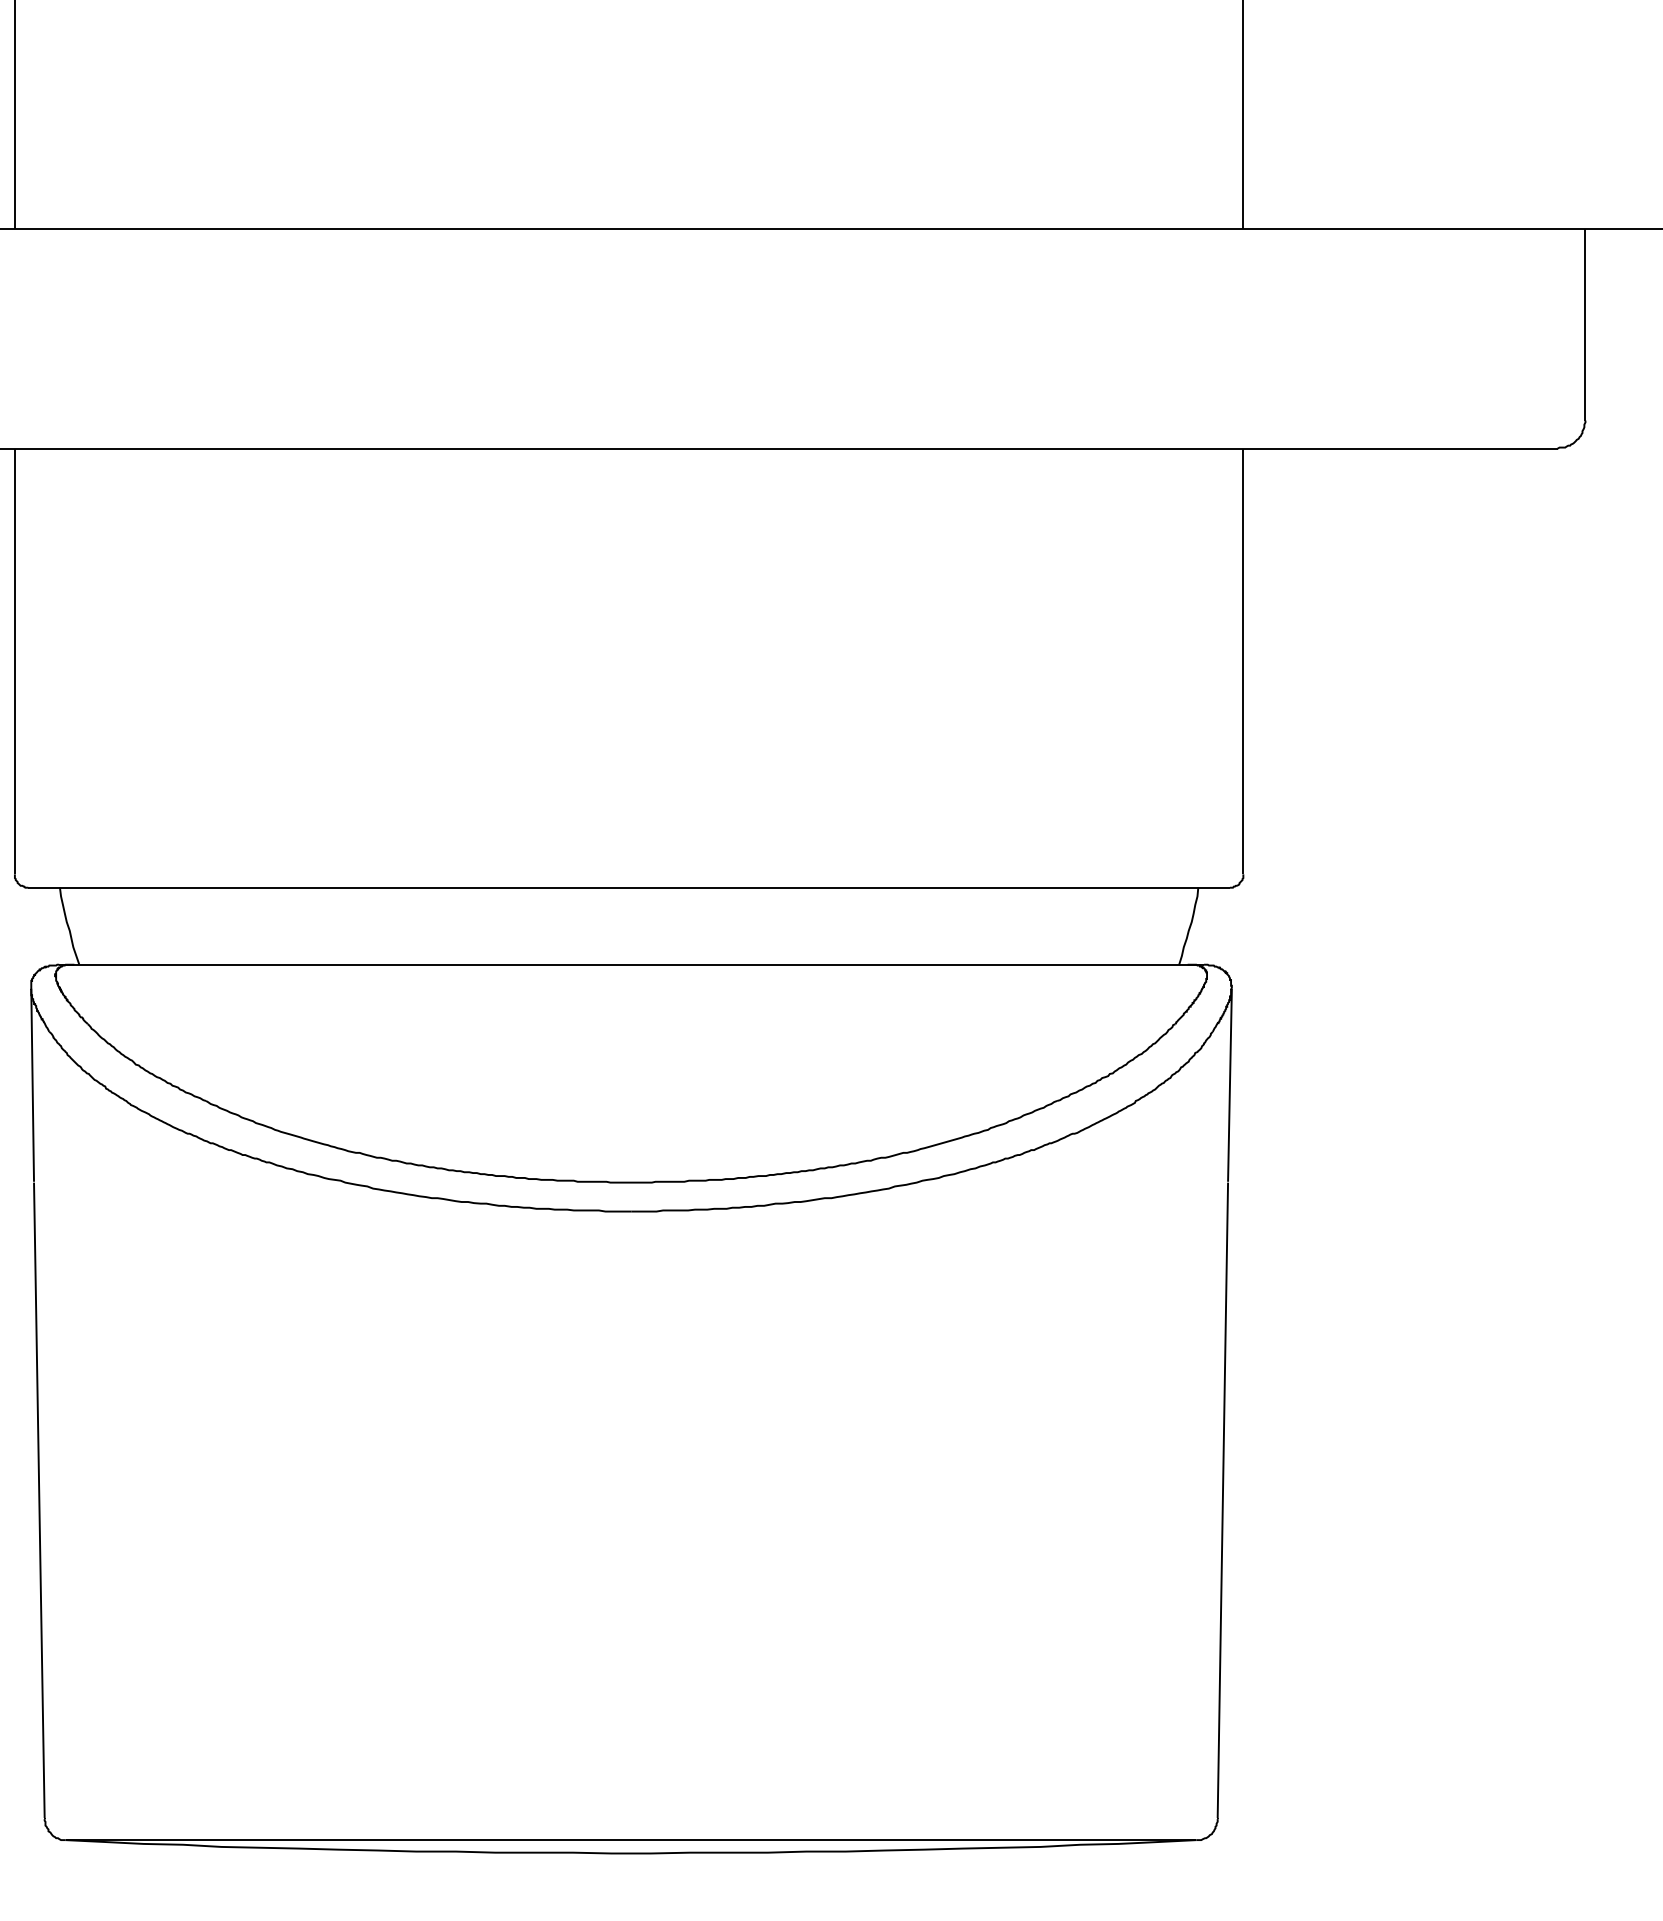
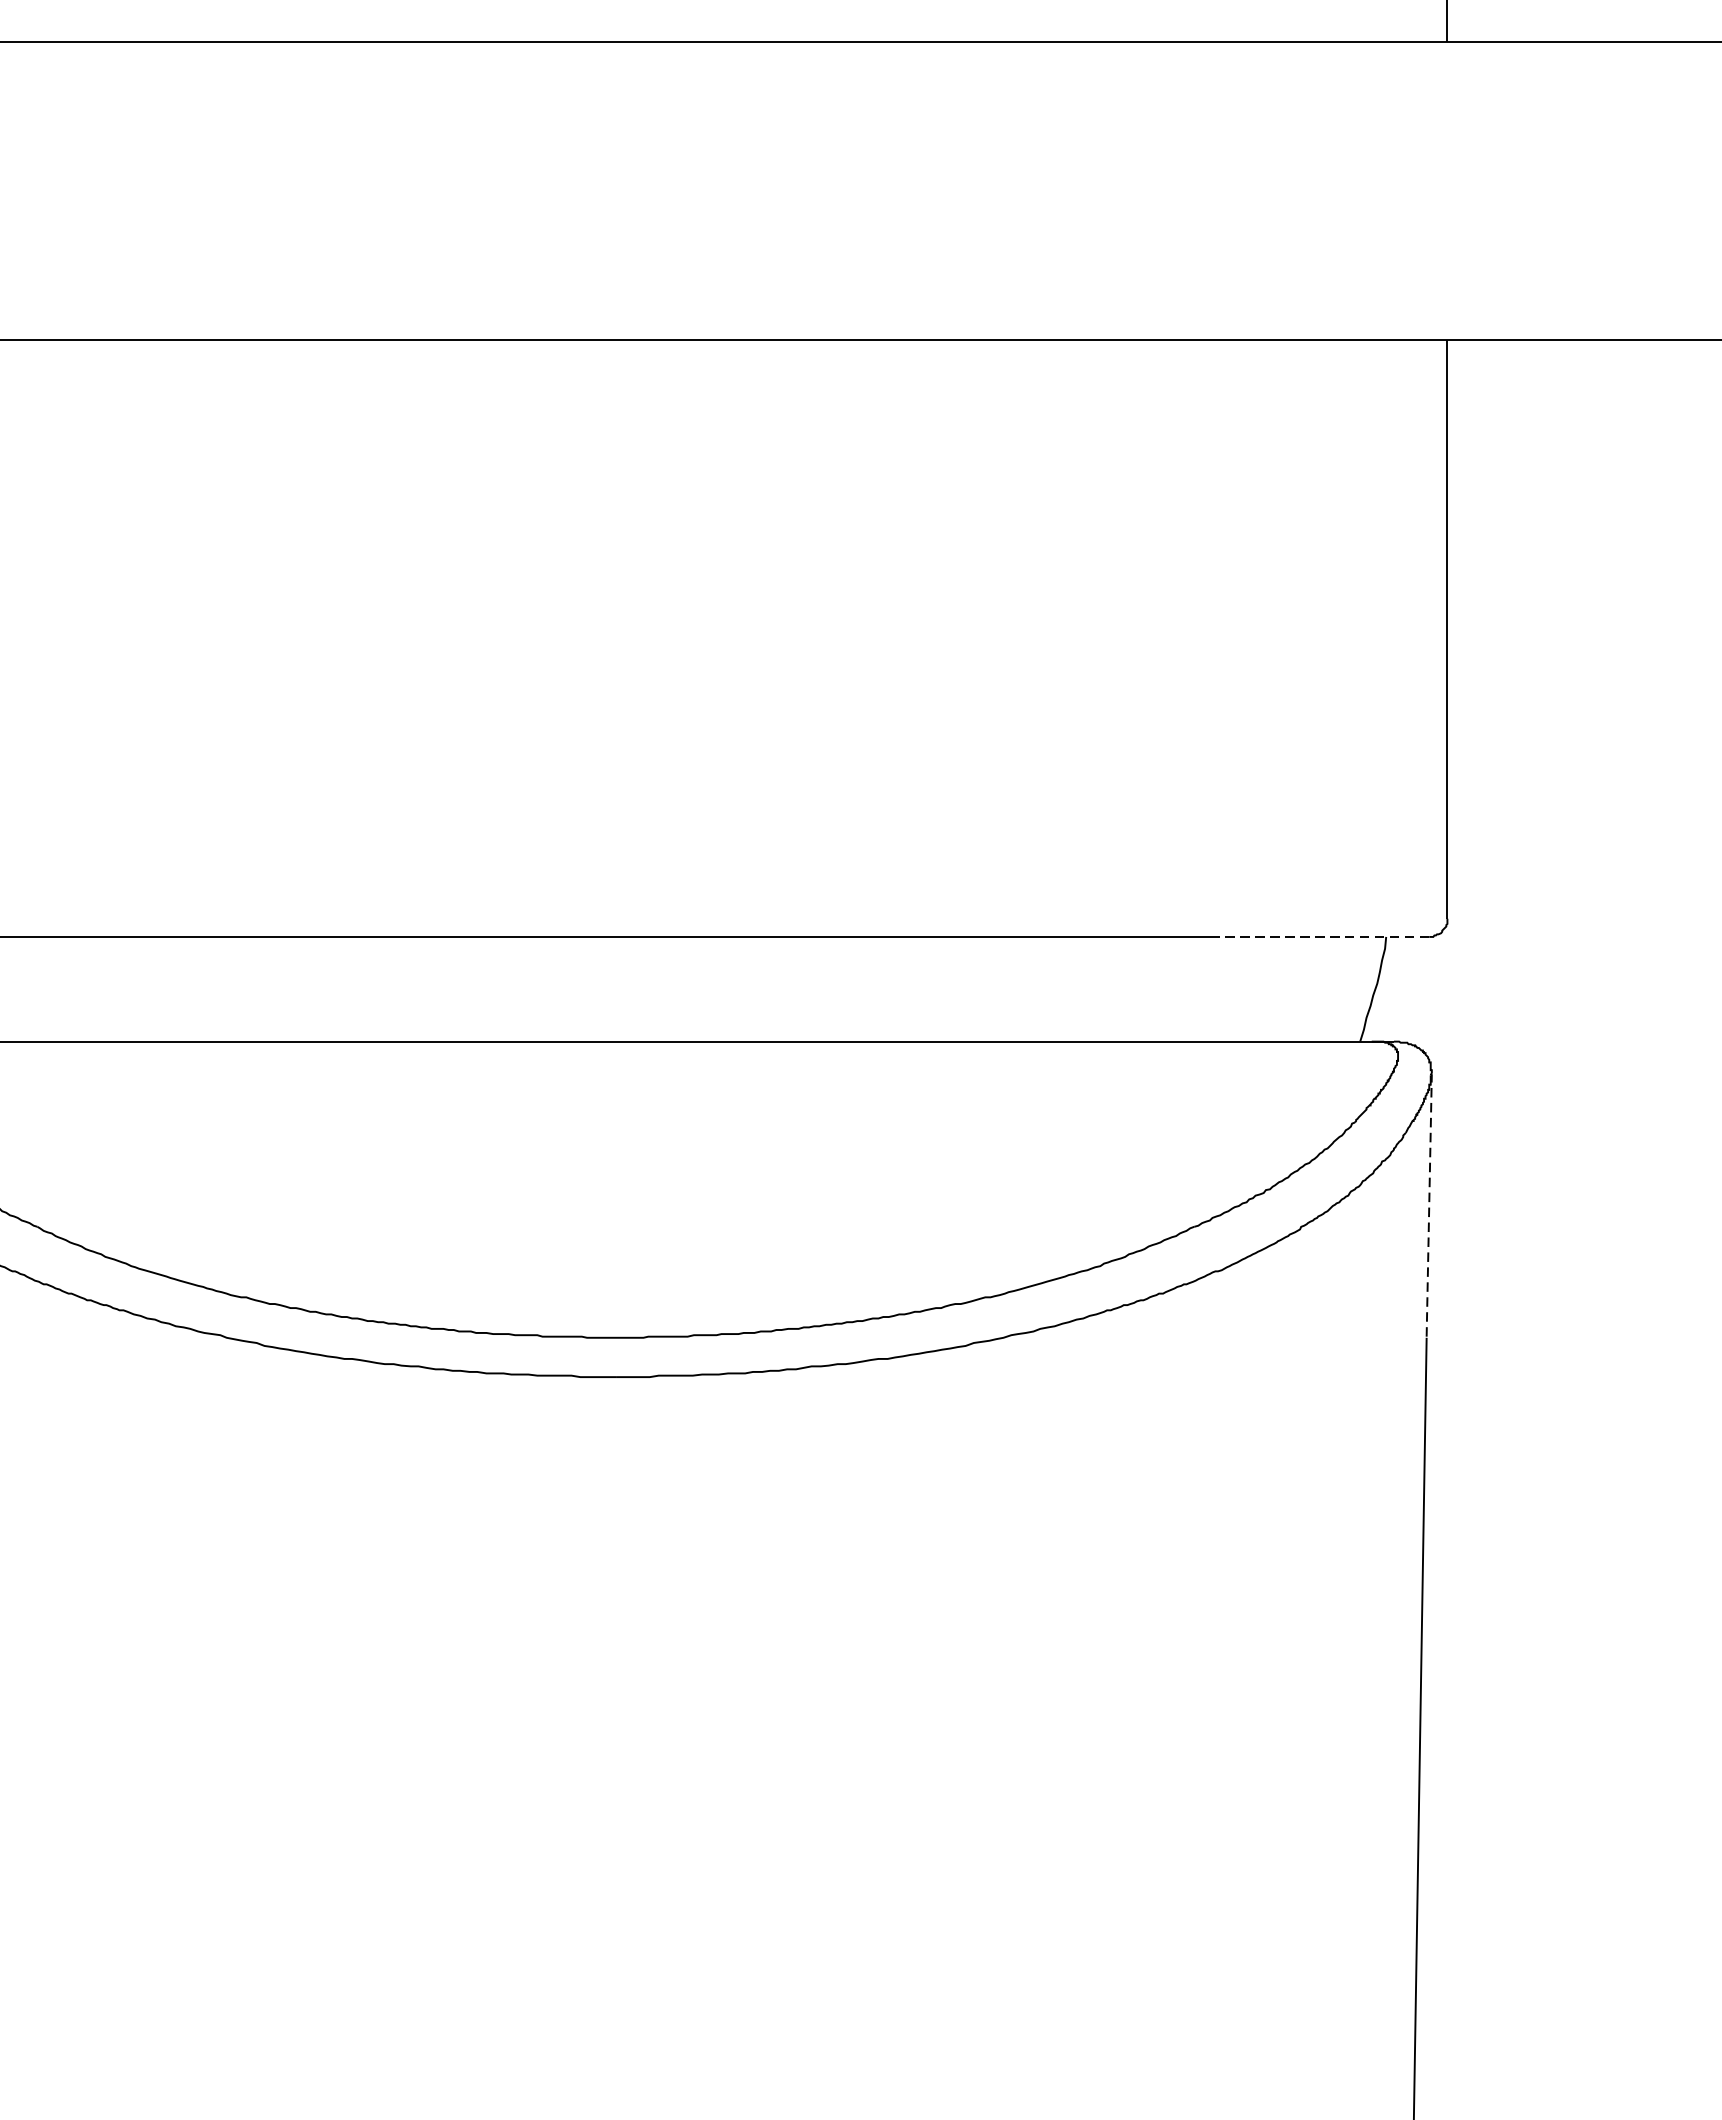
line: (1150, 887) -> (1321, 936), solid -> dashed
line: (1229, 1085) -> (1428, 1205), solid -> dashed

